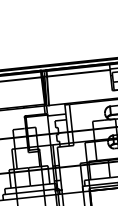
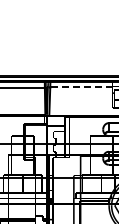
line: (77, 73) -> (80, 87), solid -> dashed

